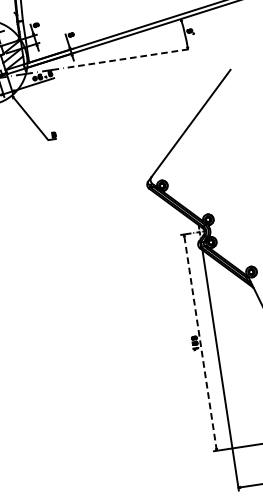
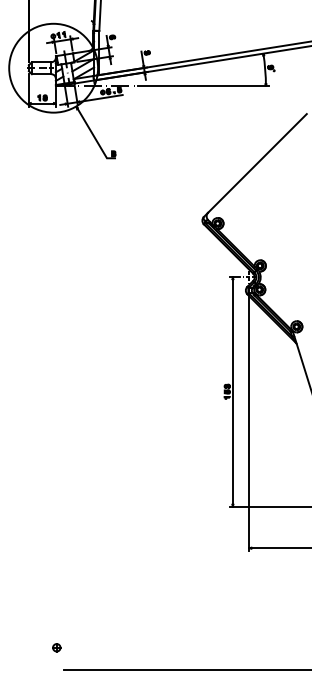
line: (130, 58) -> (204, 86), dashed -> solid
line: (200, 342) -> (232, 391), dashed -> solid

